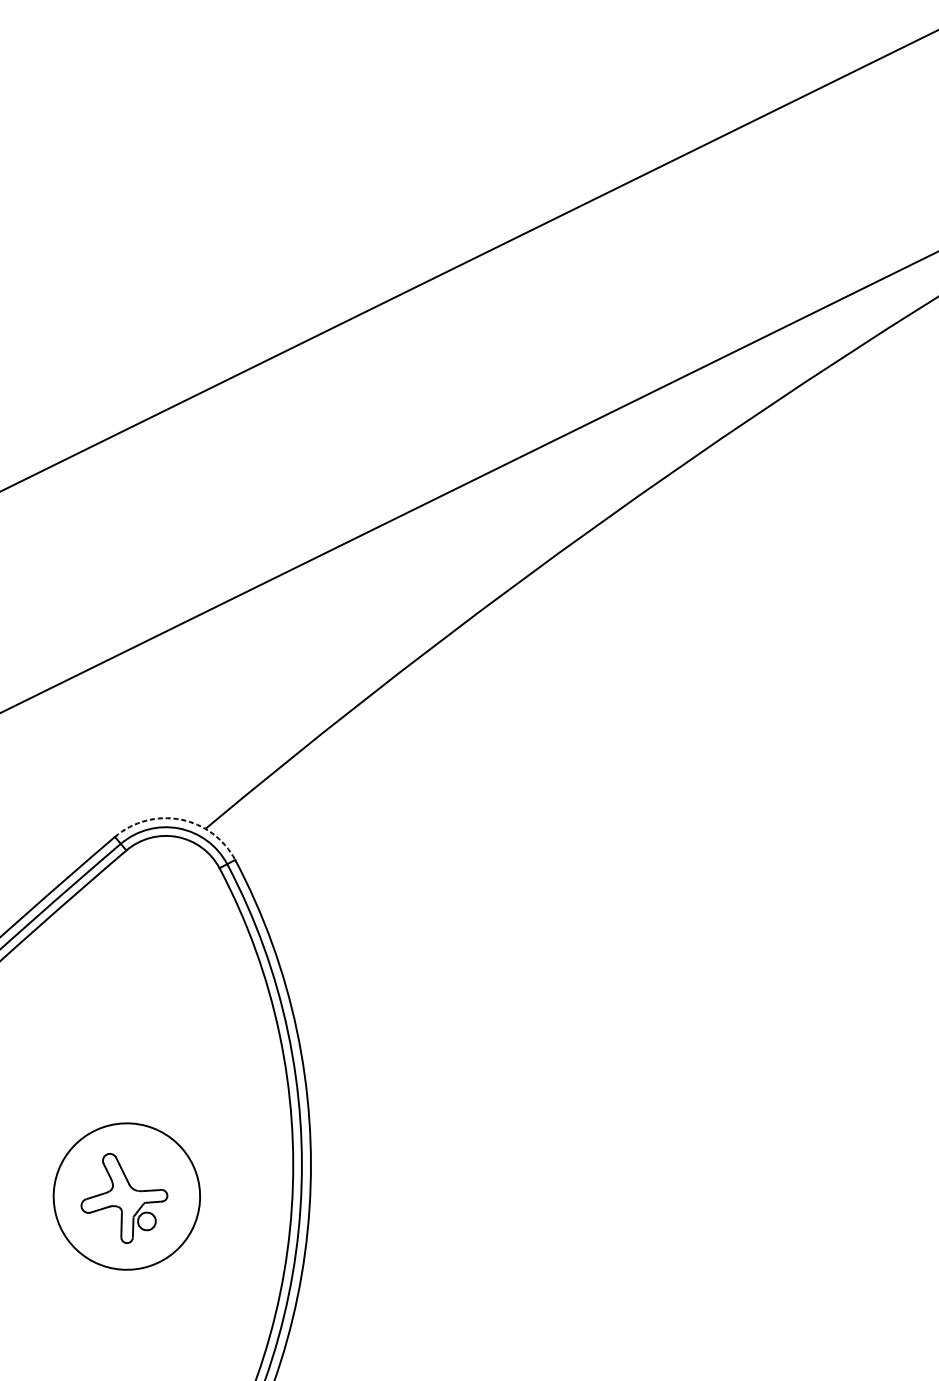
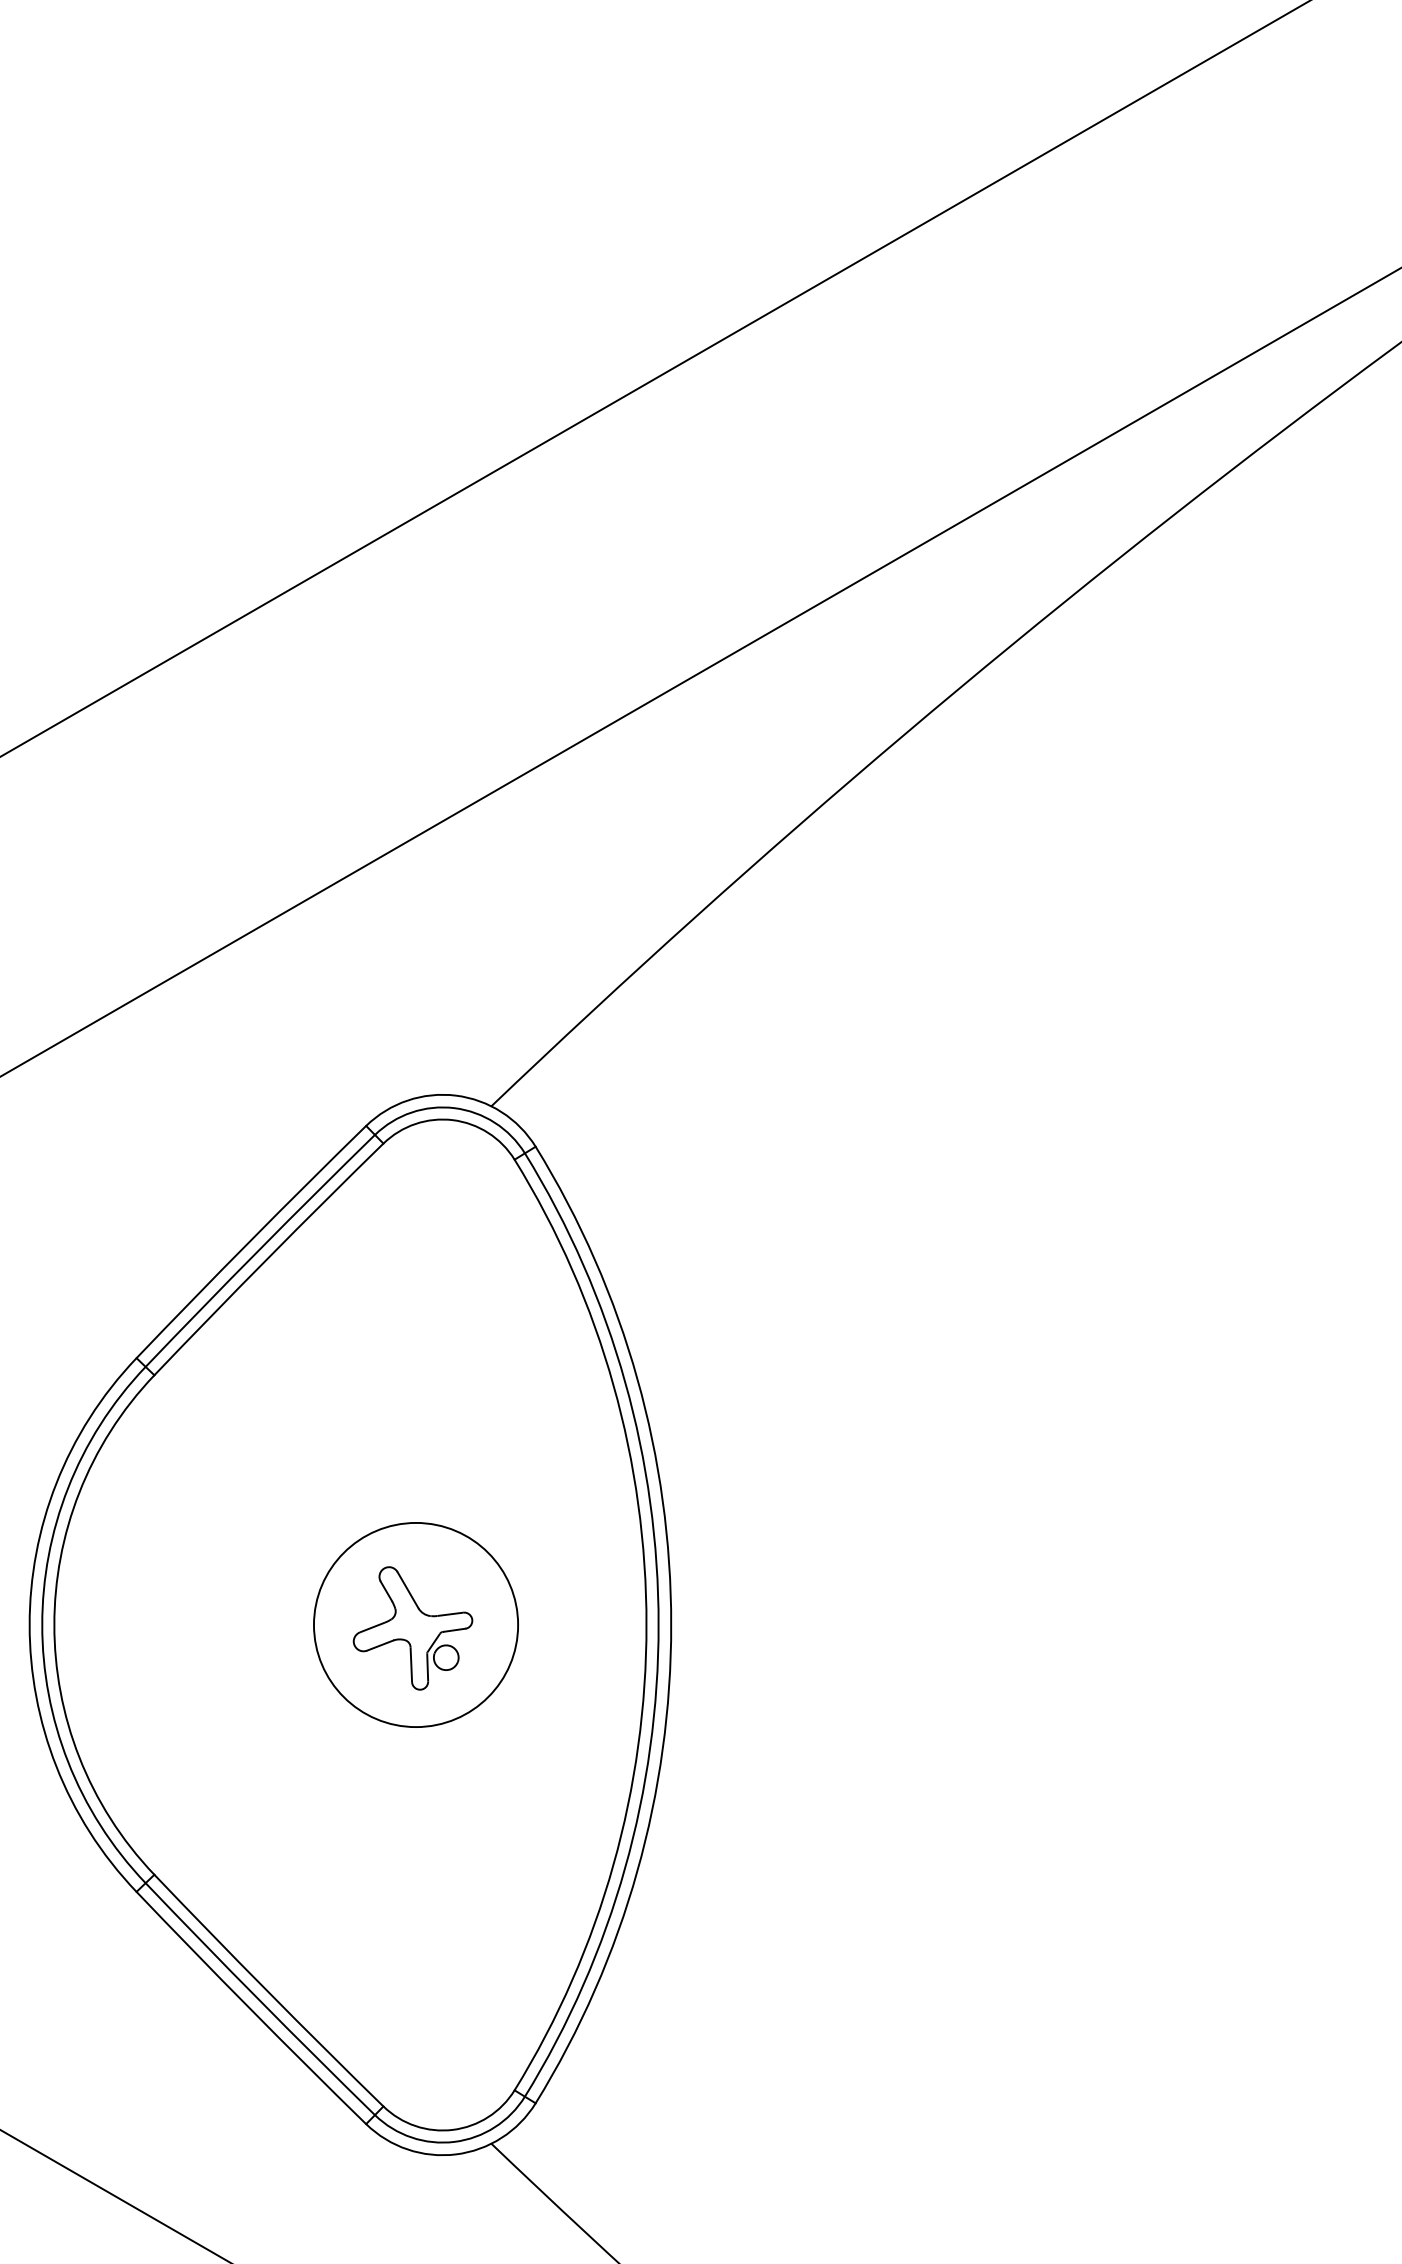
arc: (180, 819) -> (455, 1095), dashed -> solid

